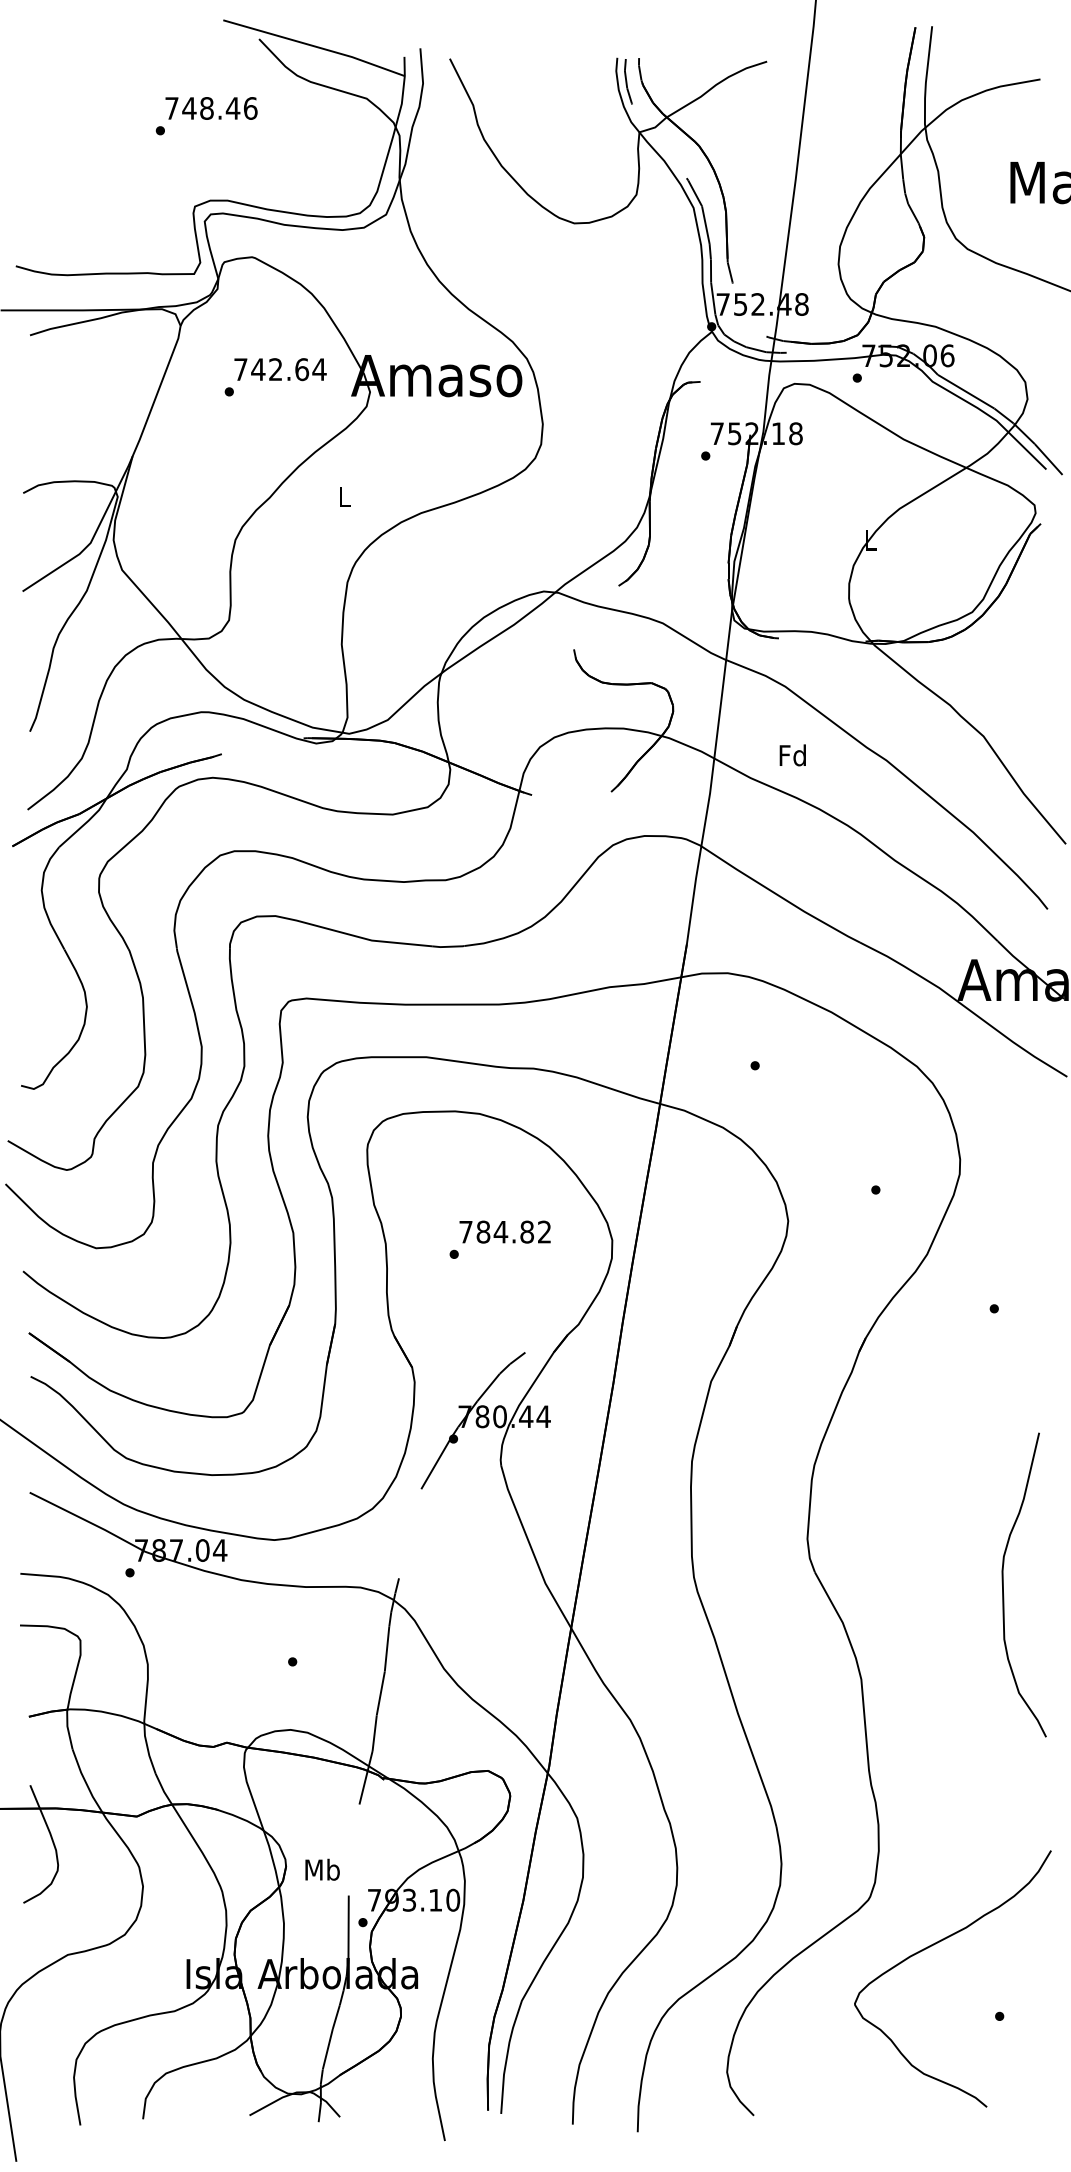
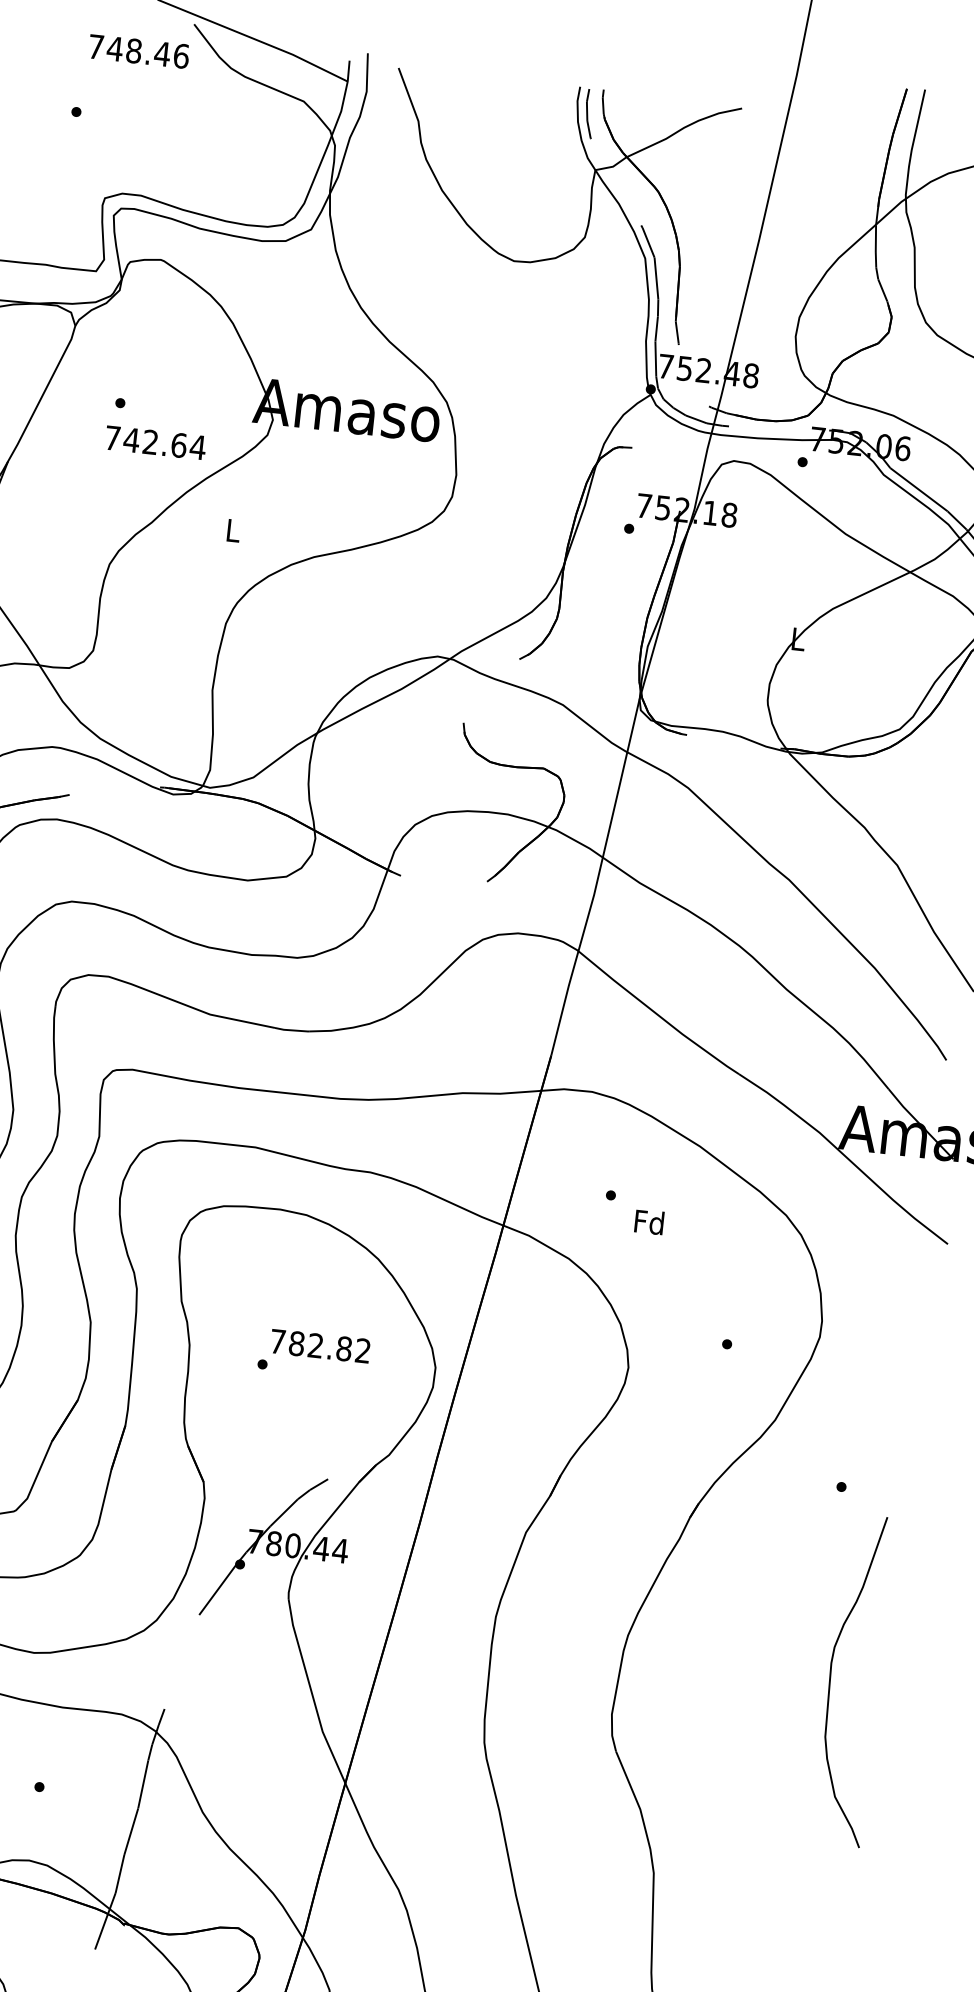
text: (211, 108) -> (139, 51), moved
text: (280, 369) -> (155, 442), moved
text: (792, 755) -> (648, 1222), moved
text: (500, 1231) -> (315, 1345), 784.82 -> 782.82
curve: (1003, 1584) -> (830, 1677), moved

